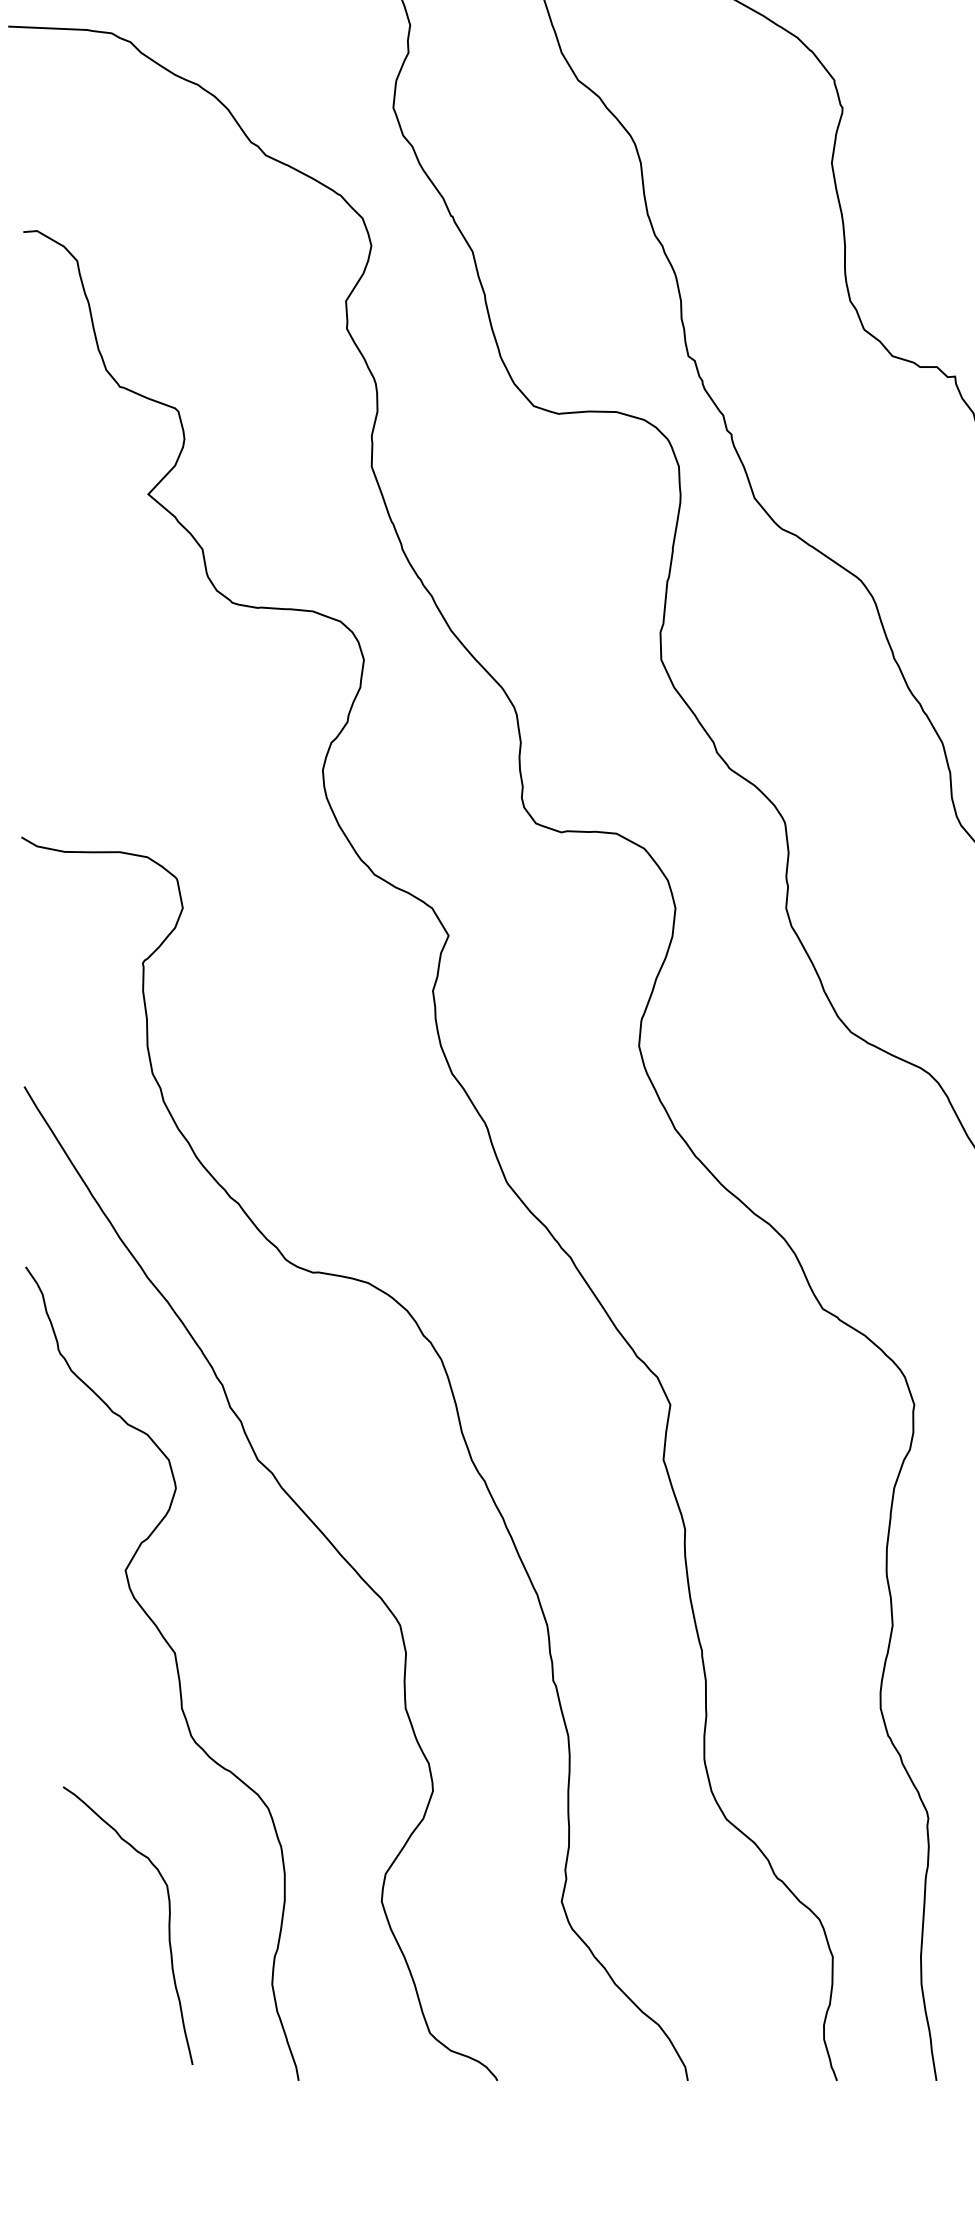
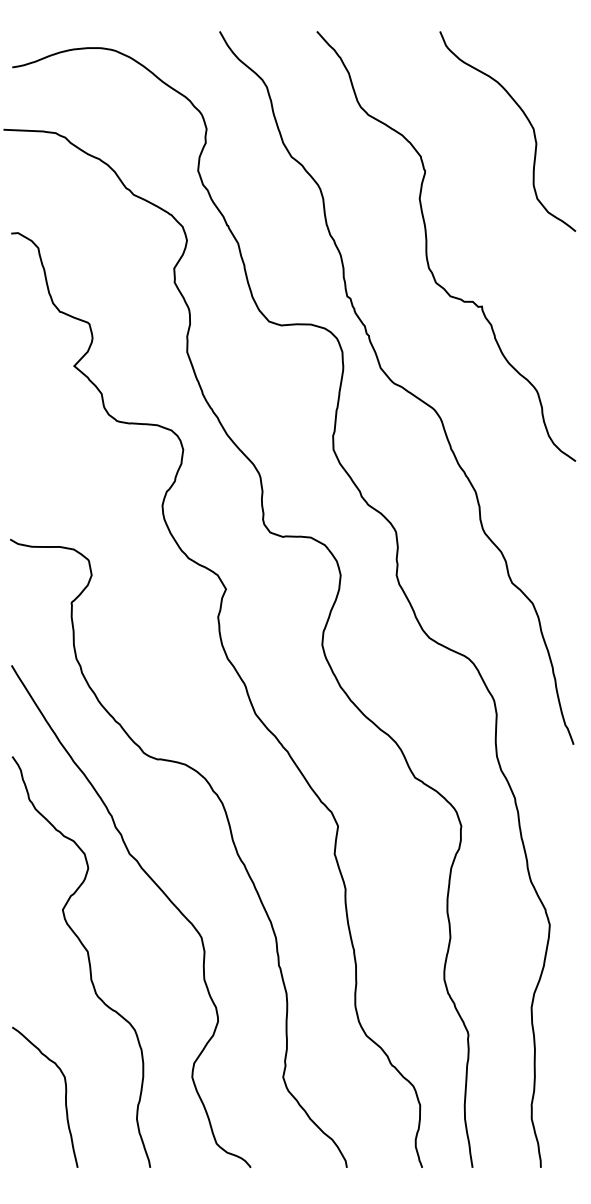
curve: (168, 1923) -> (65, 1096), moved

